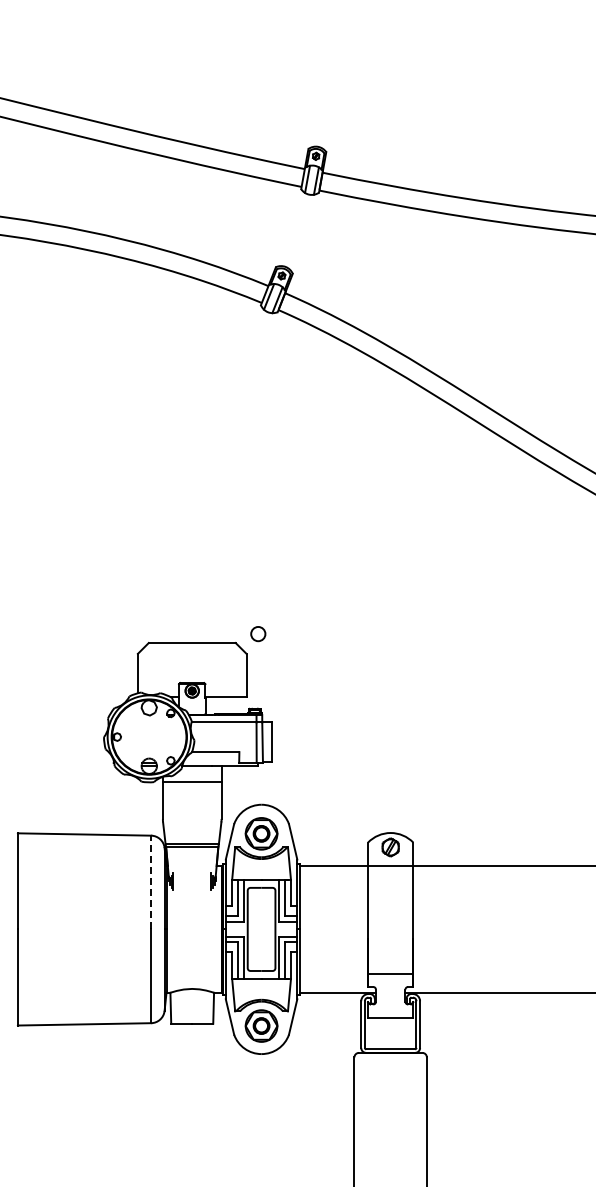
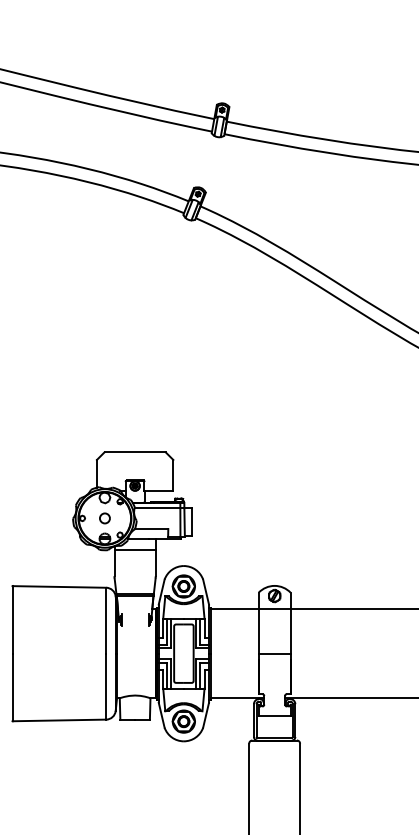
circle: (258, 634) -> (105, 518), moved
line: (151, 882) -> (106, 620), dashed -> solid
line: (390, 974) -> (274, 653), moved

